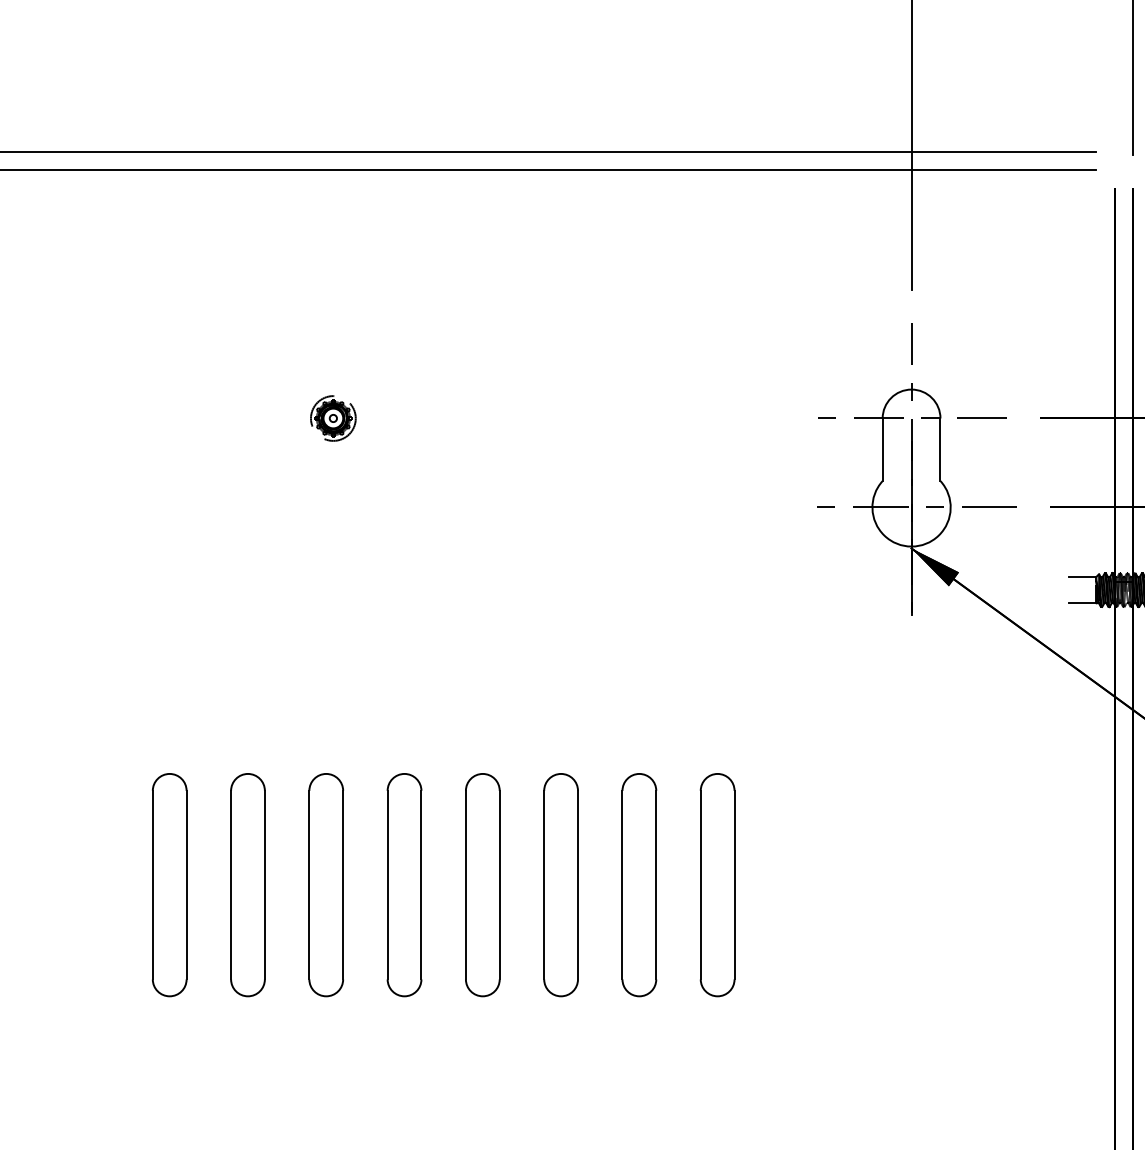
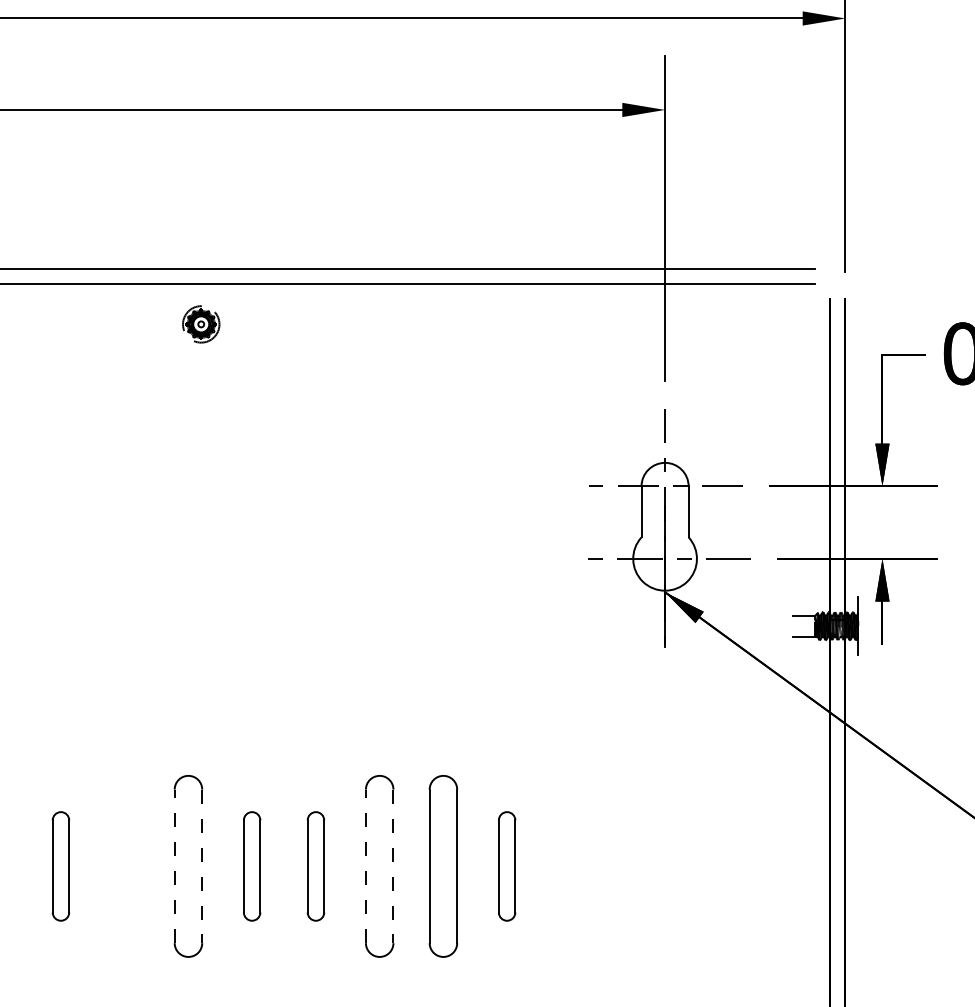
part: (333, 418) -> (201, 324), moved
part: (169, 885) -> (60, 866), size x0.6
part: (247, 885) -> (124, 866), removed
line: (309, 885) -> (174, 866), solid -> dashed
line: (343, 885) -> (202, 866), solid -> dashed
part: (403, 885) -> (251, 866), size x0.6
part: (482, 885) -> (315, 866), size x0.6
line: (543, 885) -> (365, 866), solid -> dashed
line: (578, 885) -> (393, 866), solid -> dashed
part: (716, 885) -> (506, 866), size x0.6

